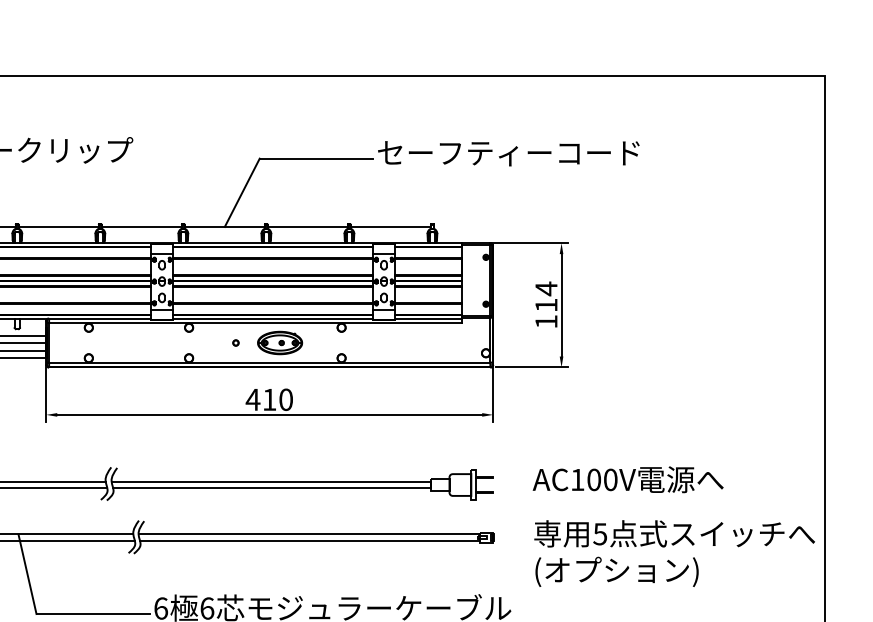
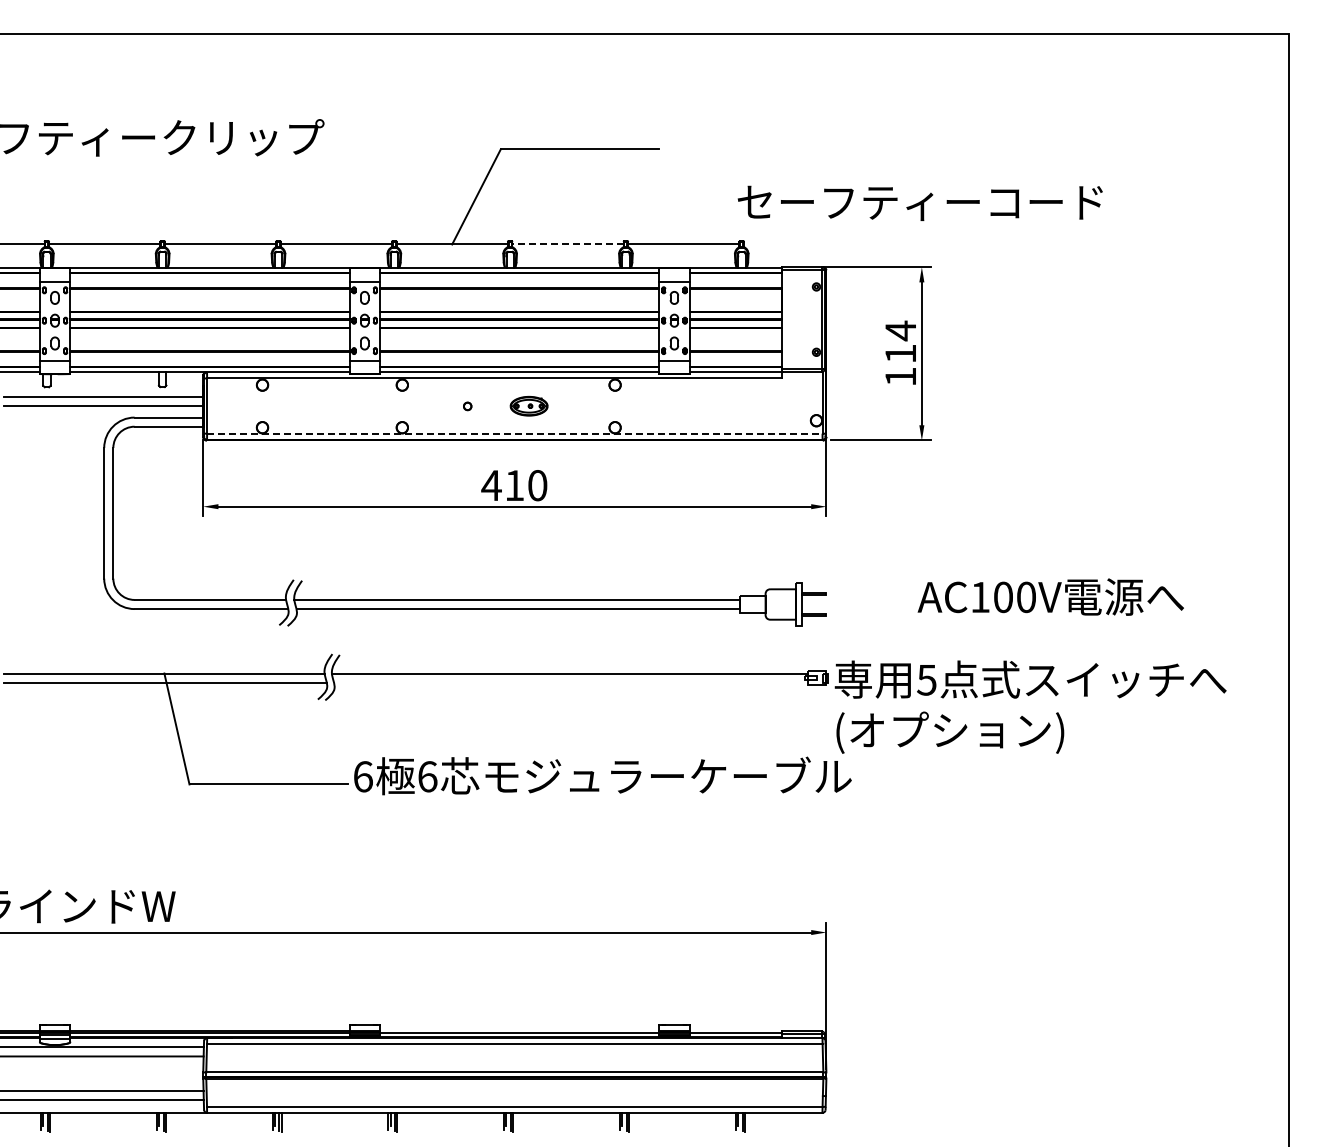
text: (508, 153) -> (919, 202), moved
line: (308, 226) -> (568, 244), solid -> dashed
part: (279, 342) -> (528, 405), size x0.6
line: (269, 362) -> (514, 433), solid -> dashed
text: (627, 479) -> (1050, 596), moved
line: (310, 540) -> (571, 682), removed
text: (674, 553) -> (1030, 706), moved

